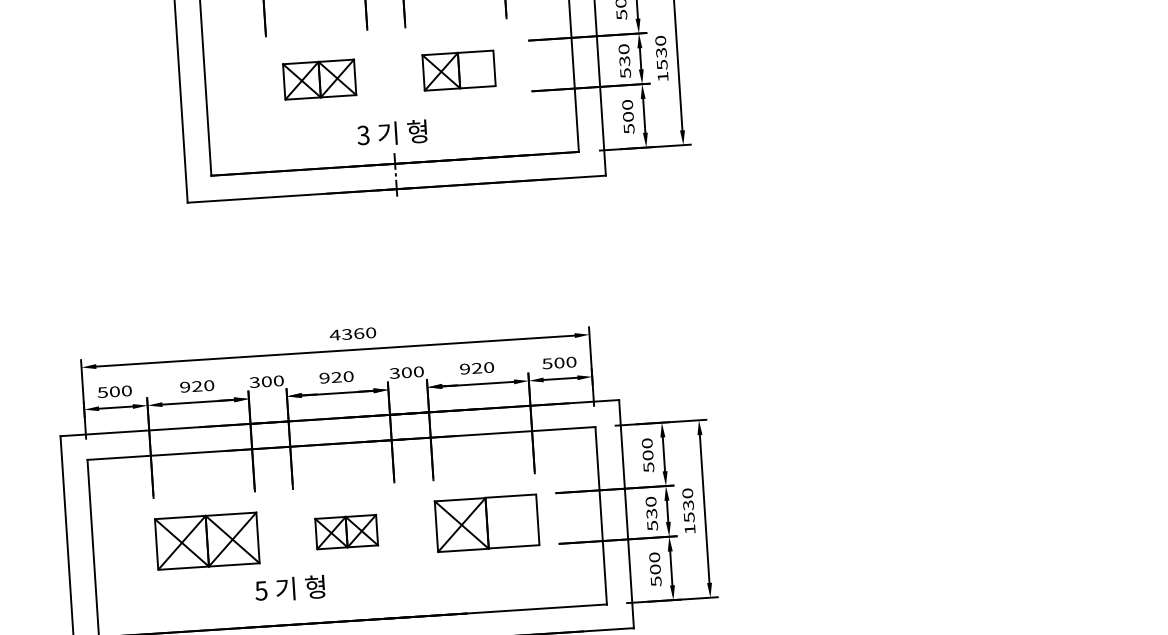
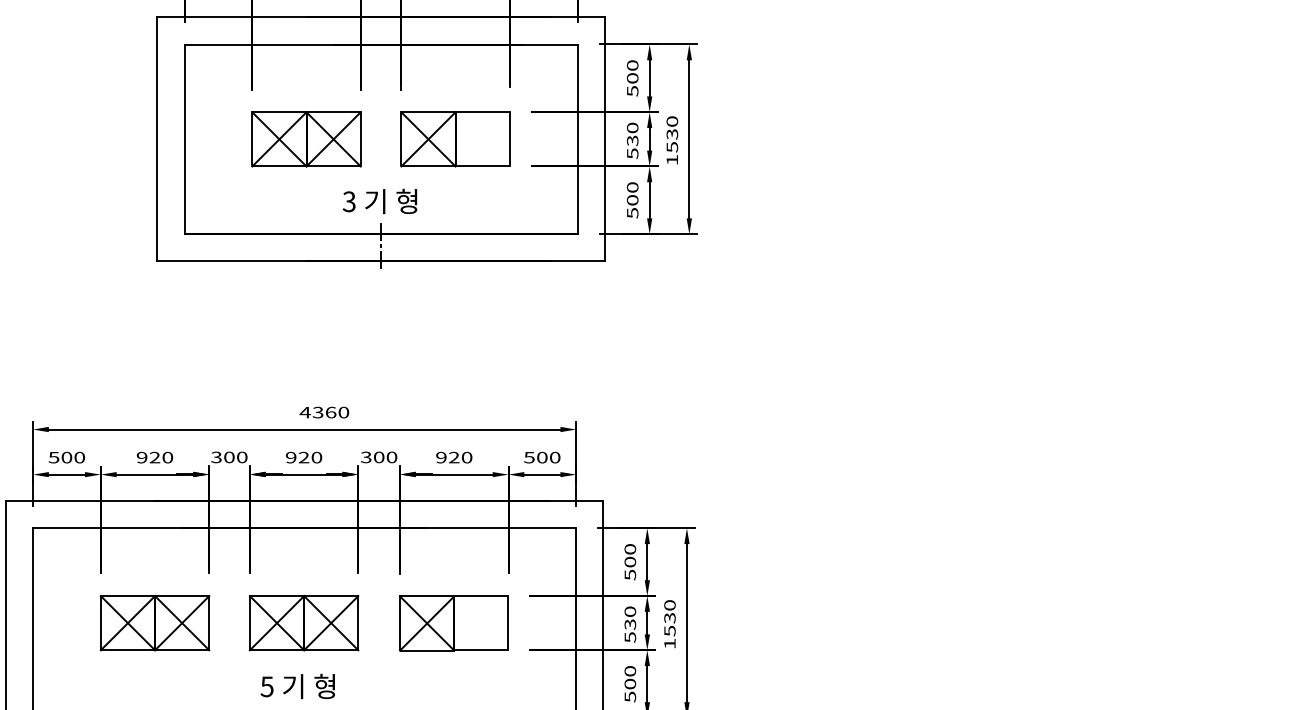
part: (459, 70) -> (455, 139), size x1.43
part: (319, 79) -> (306, 139), size x1.43
part: (346, 531) -> (303, 622), size x1.67
text: (289, 588) -> (297, 686), moved

